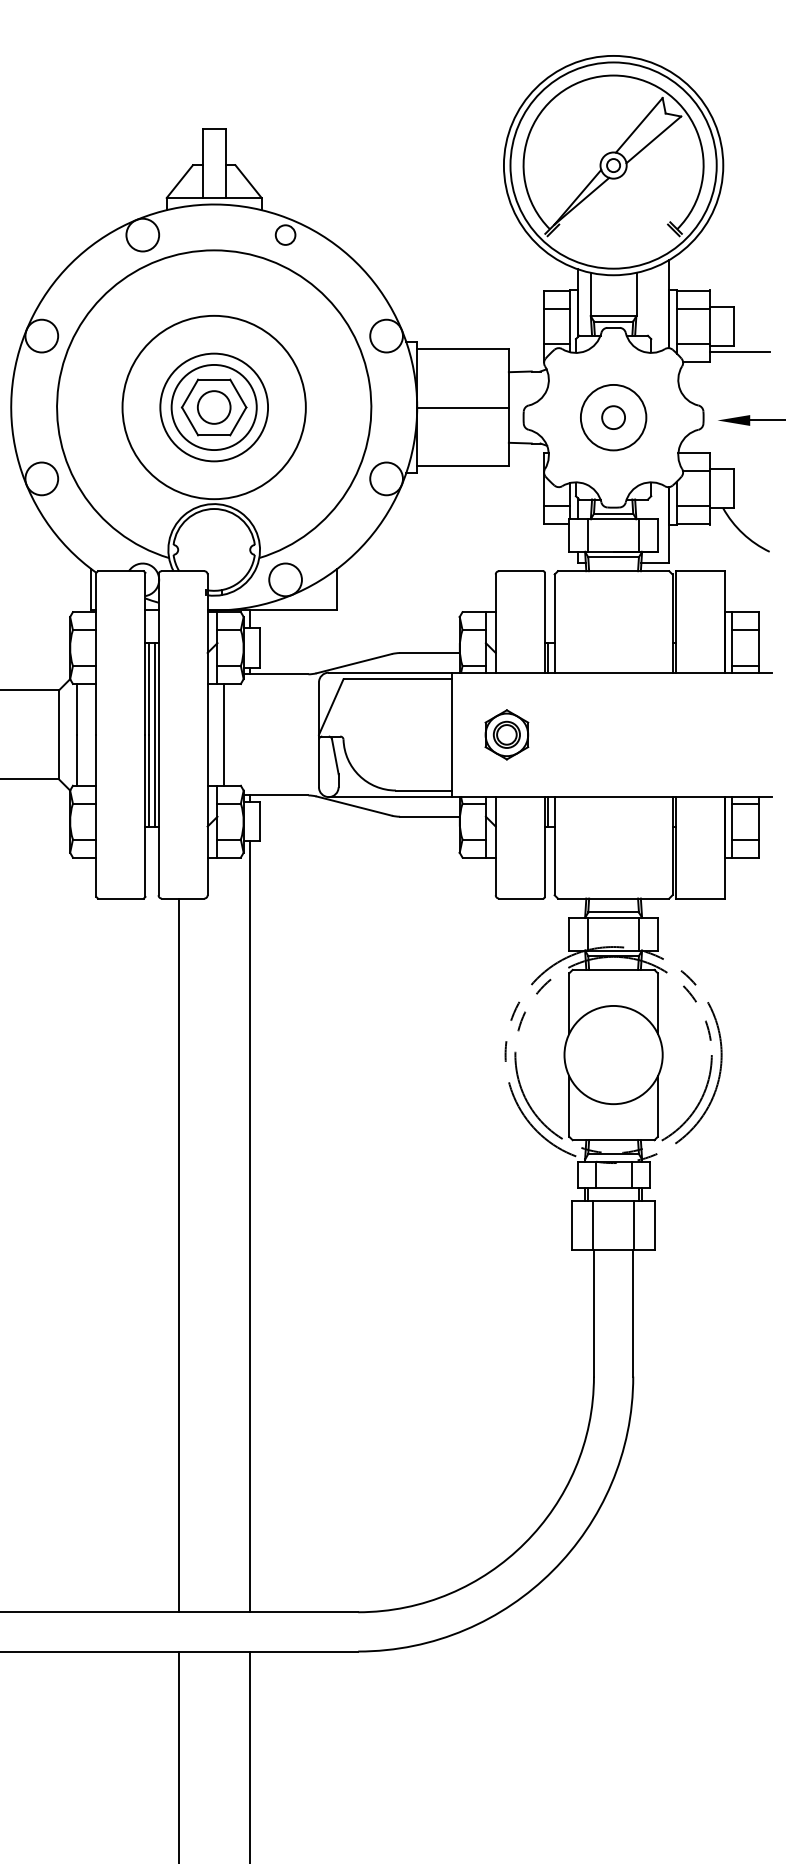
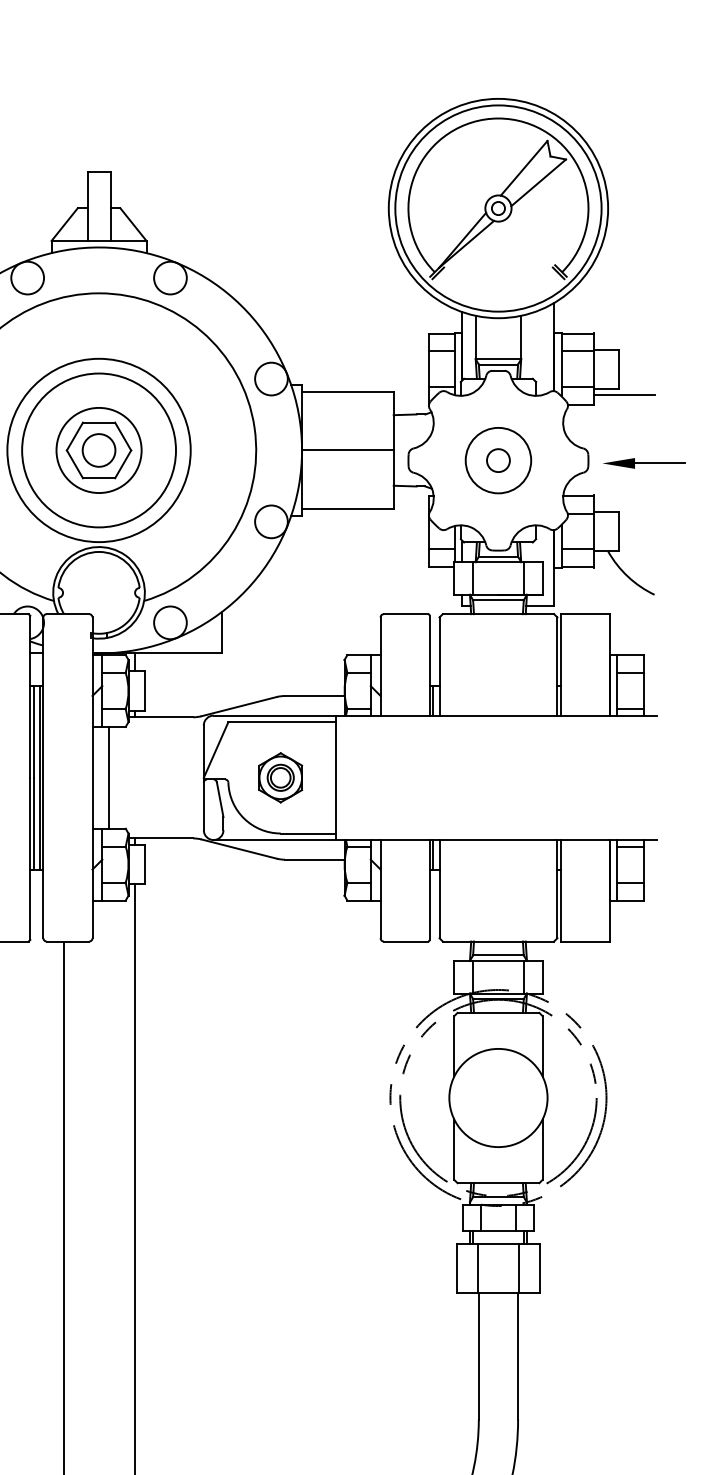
circle: (285, 234) -> (170, 277), size x1.67
circle: (214, 407) -> (99, 450), size x1.43
part: (506, 734) -> (280, 777), moved

